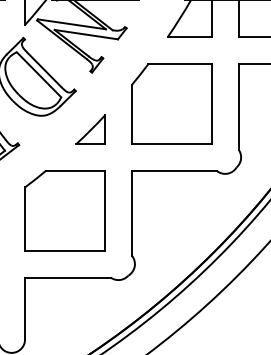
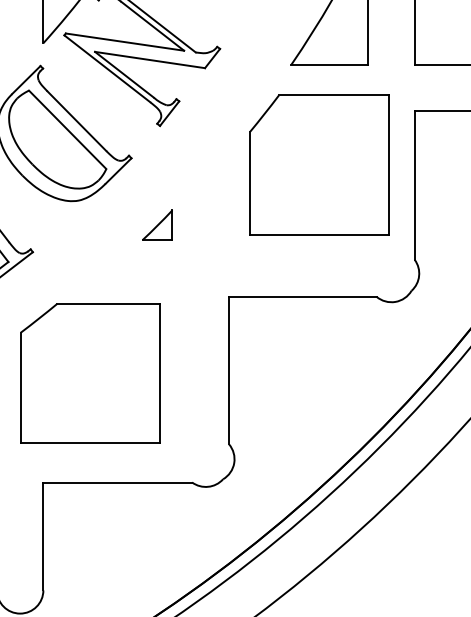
part: (171, 103) -> (318, 164), moved
part: (90, 129) -> (157, 225), size x0.6
part: (64, 210) -> (89, 372), moved

